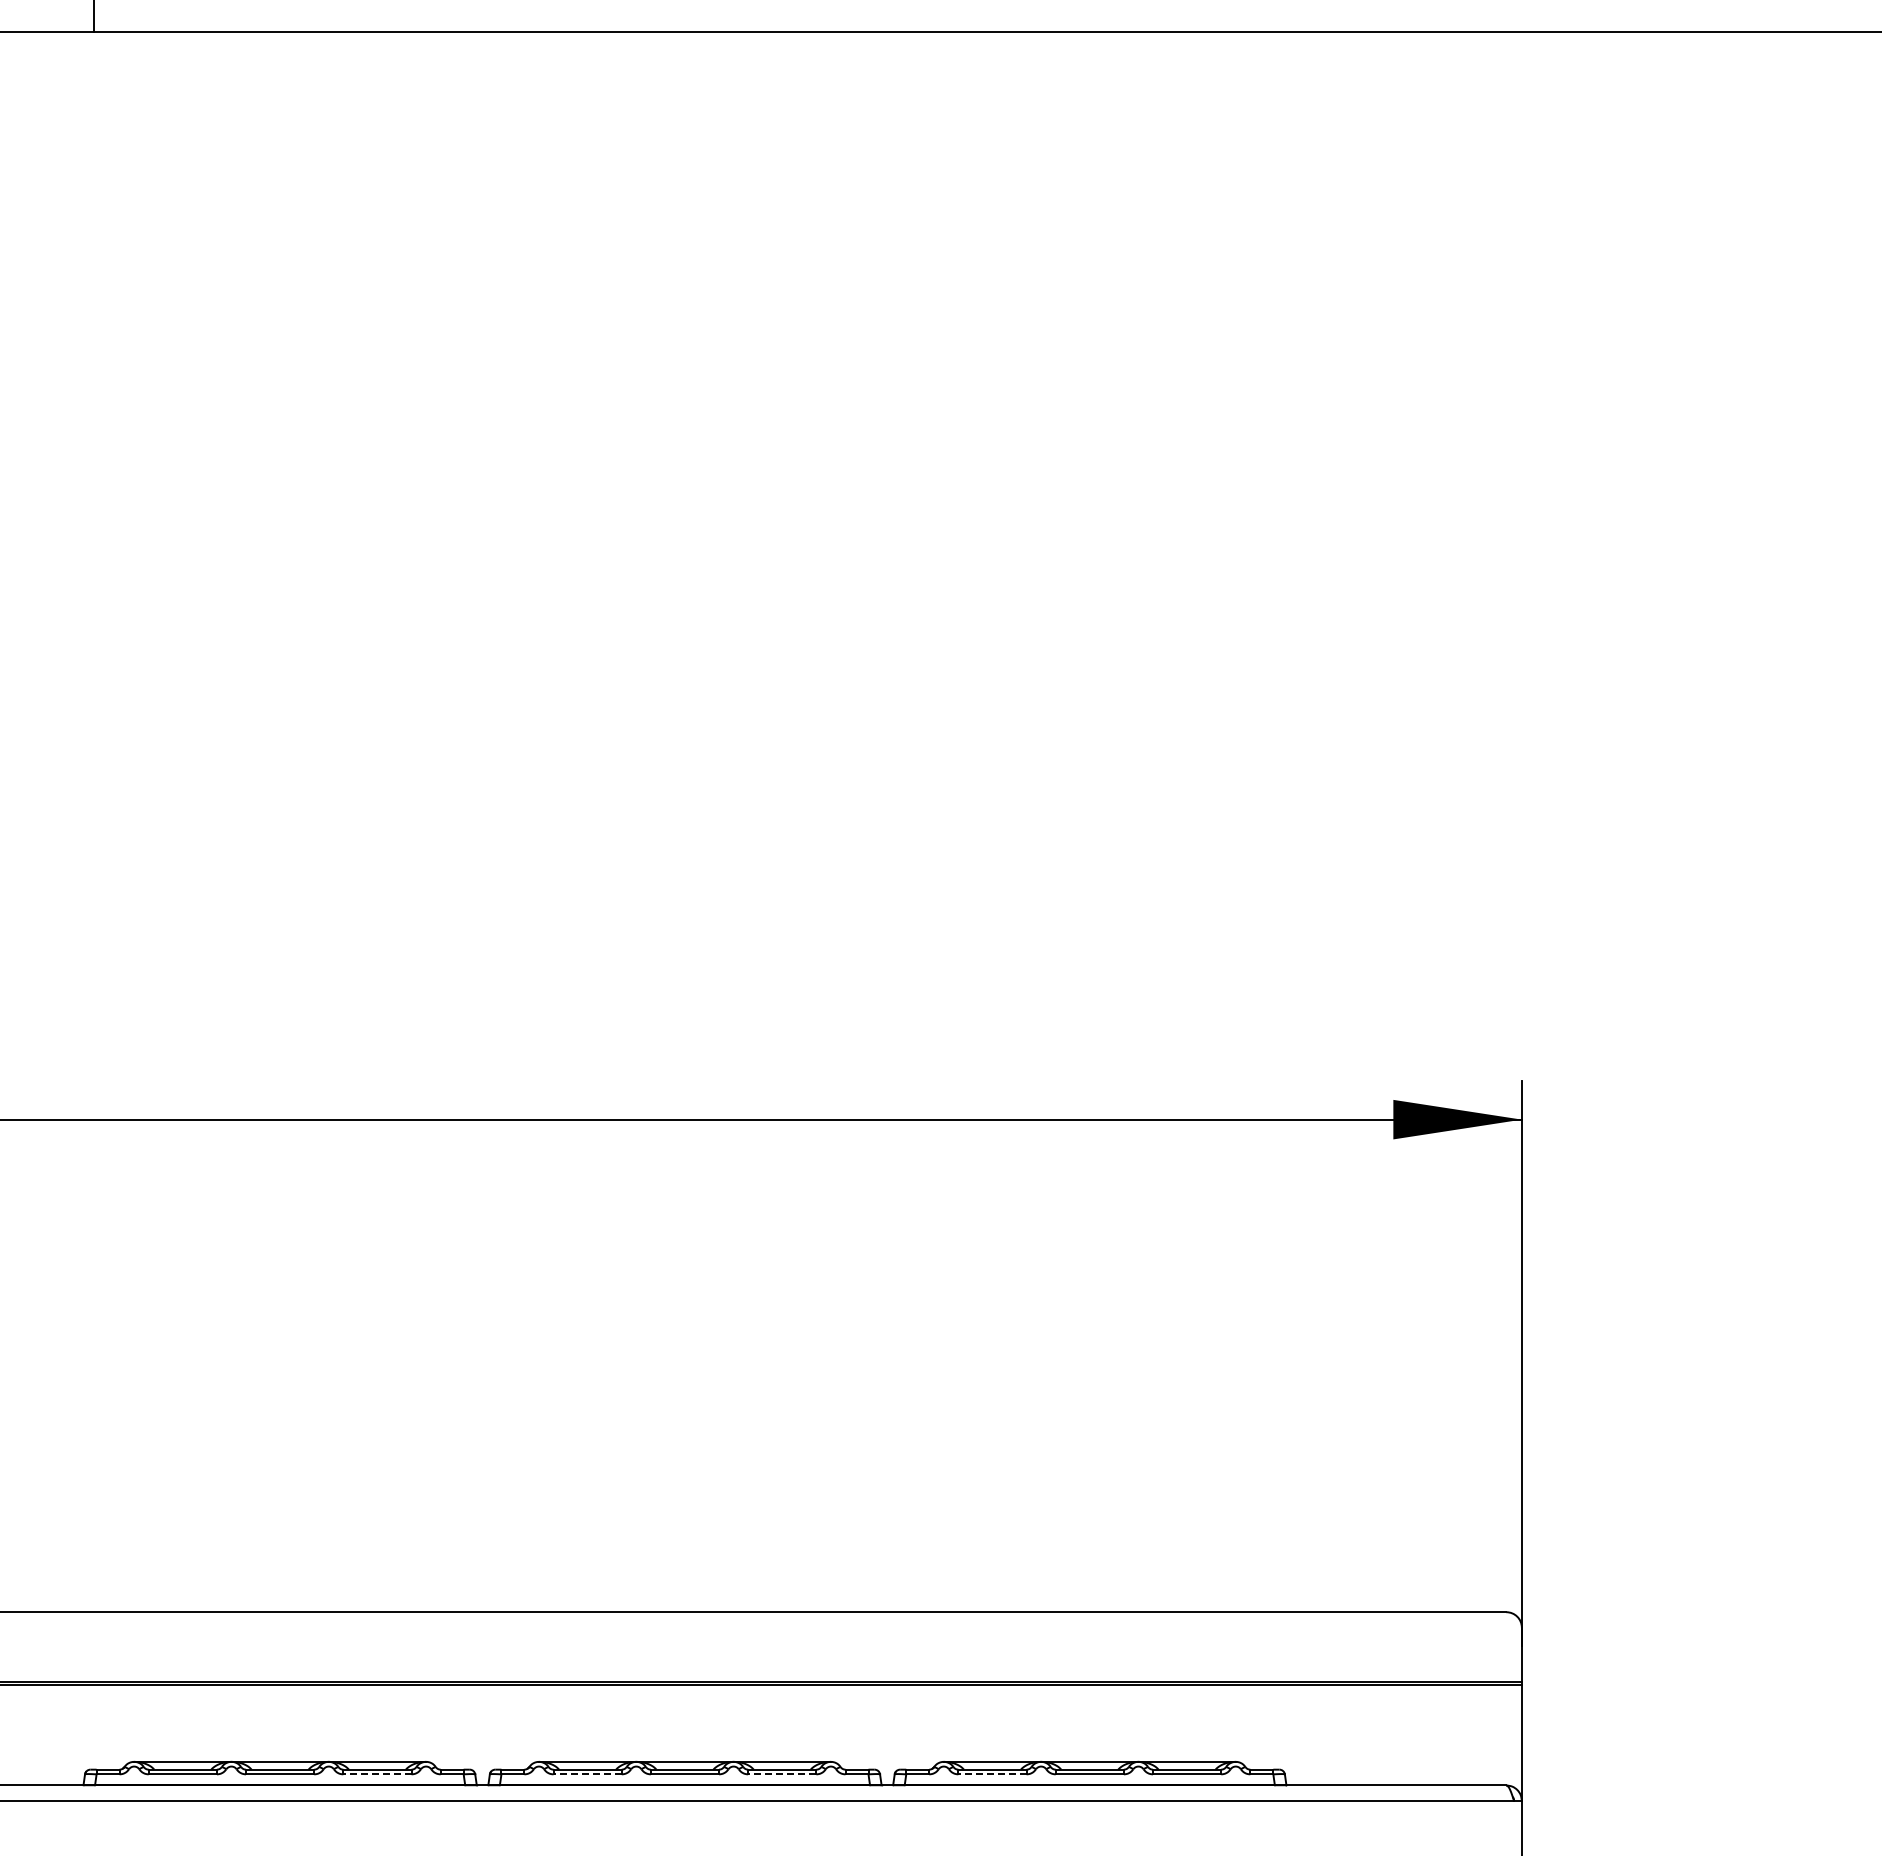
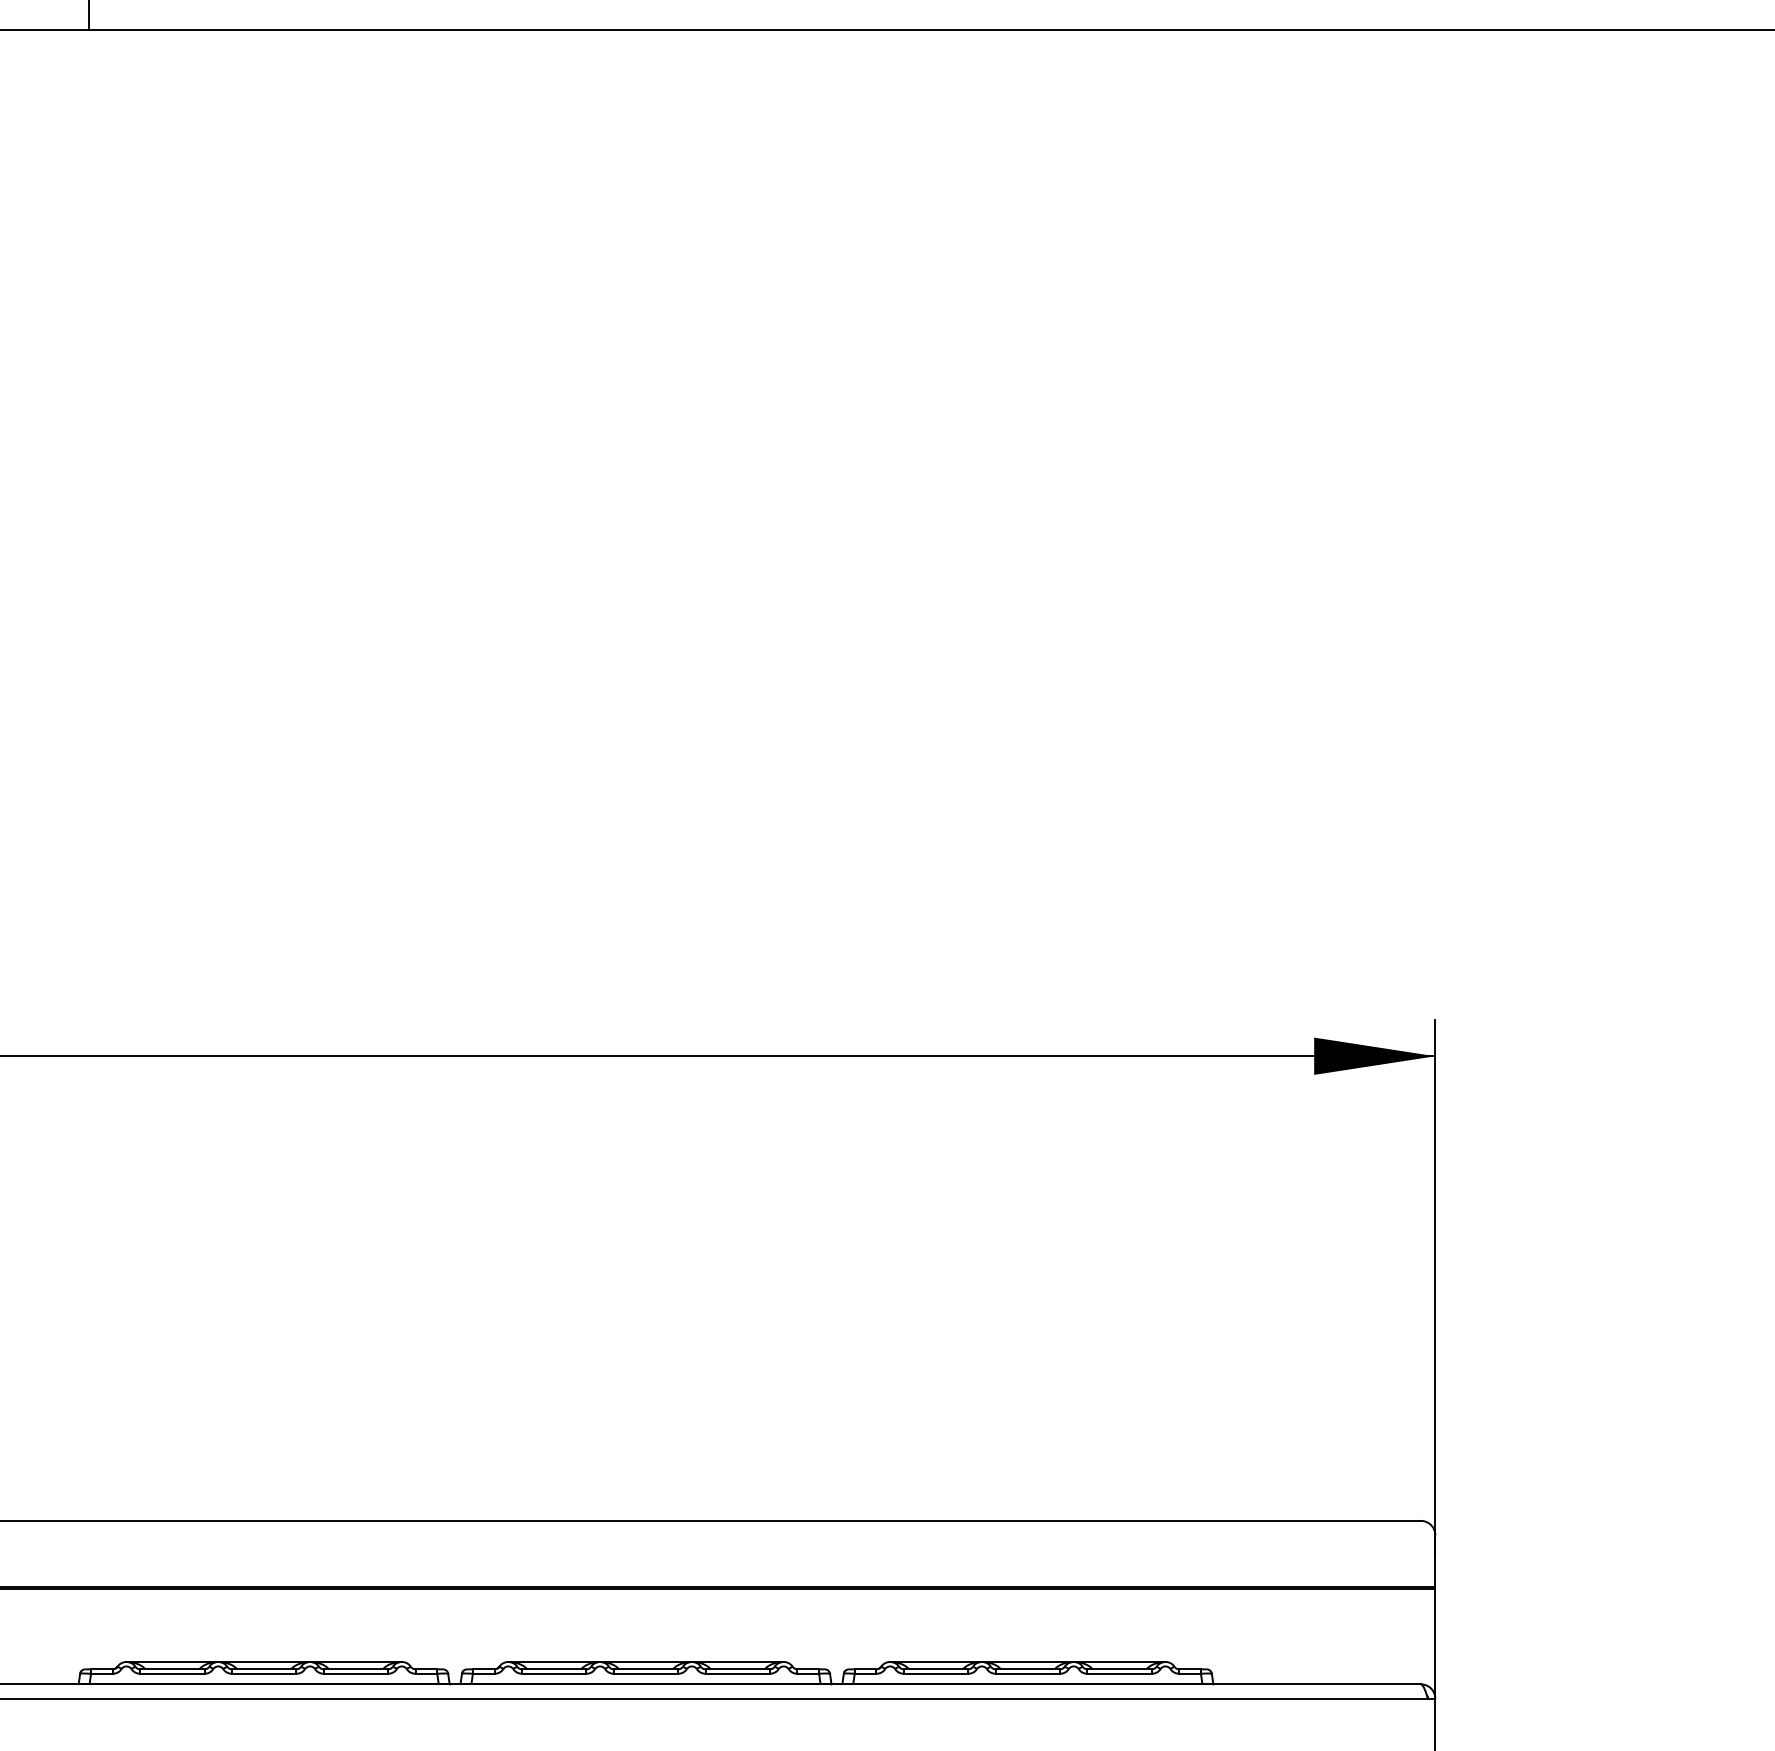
line: (376, 1774) -> (355, 1673), dashed -> solid
line: (587, 1774) -> (554, 1673), dashed -> solid
line: (781, 1774) -> (737, 1673), dashed -> solid
line: (992, 1774) -> (936, 1673), dashed -> solid

